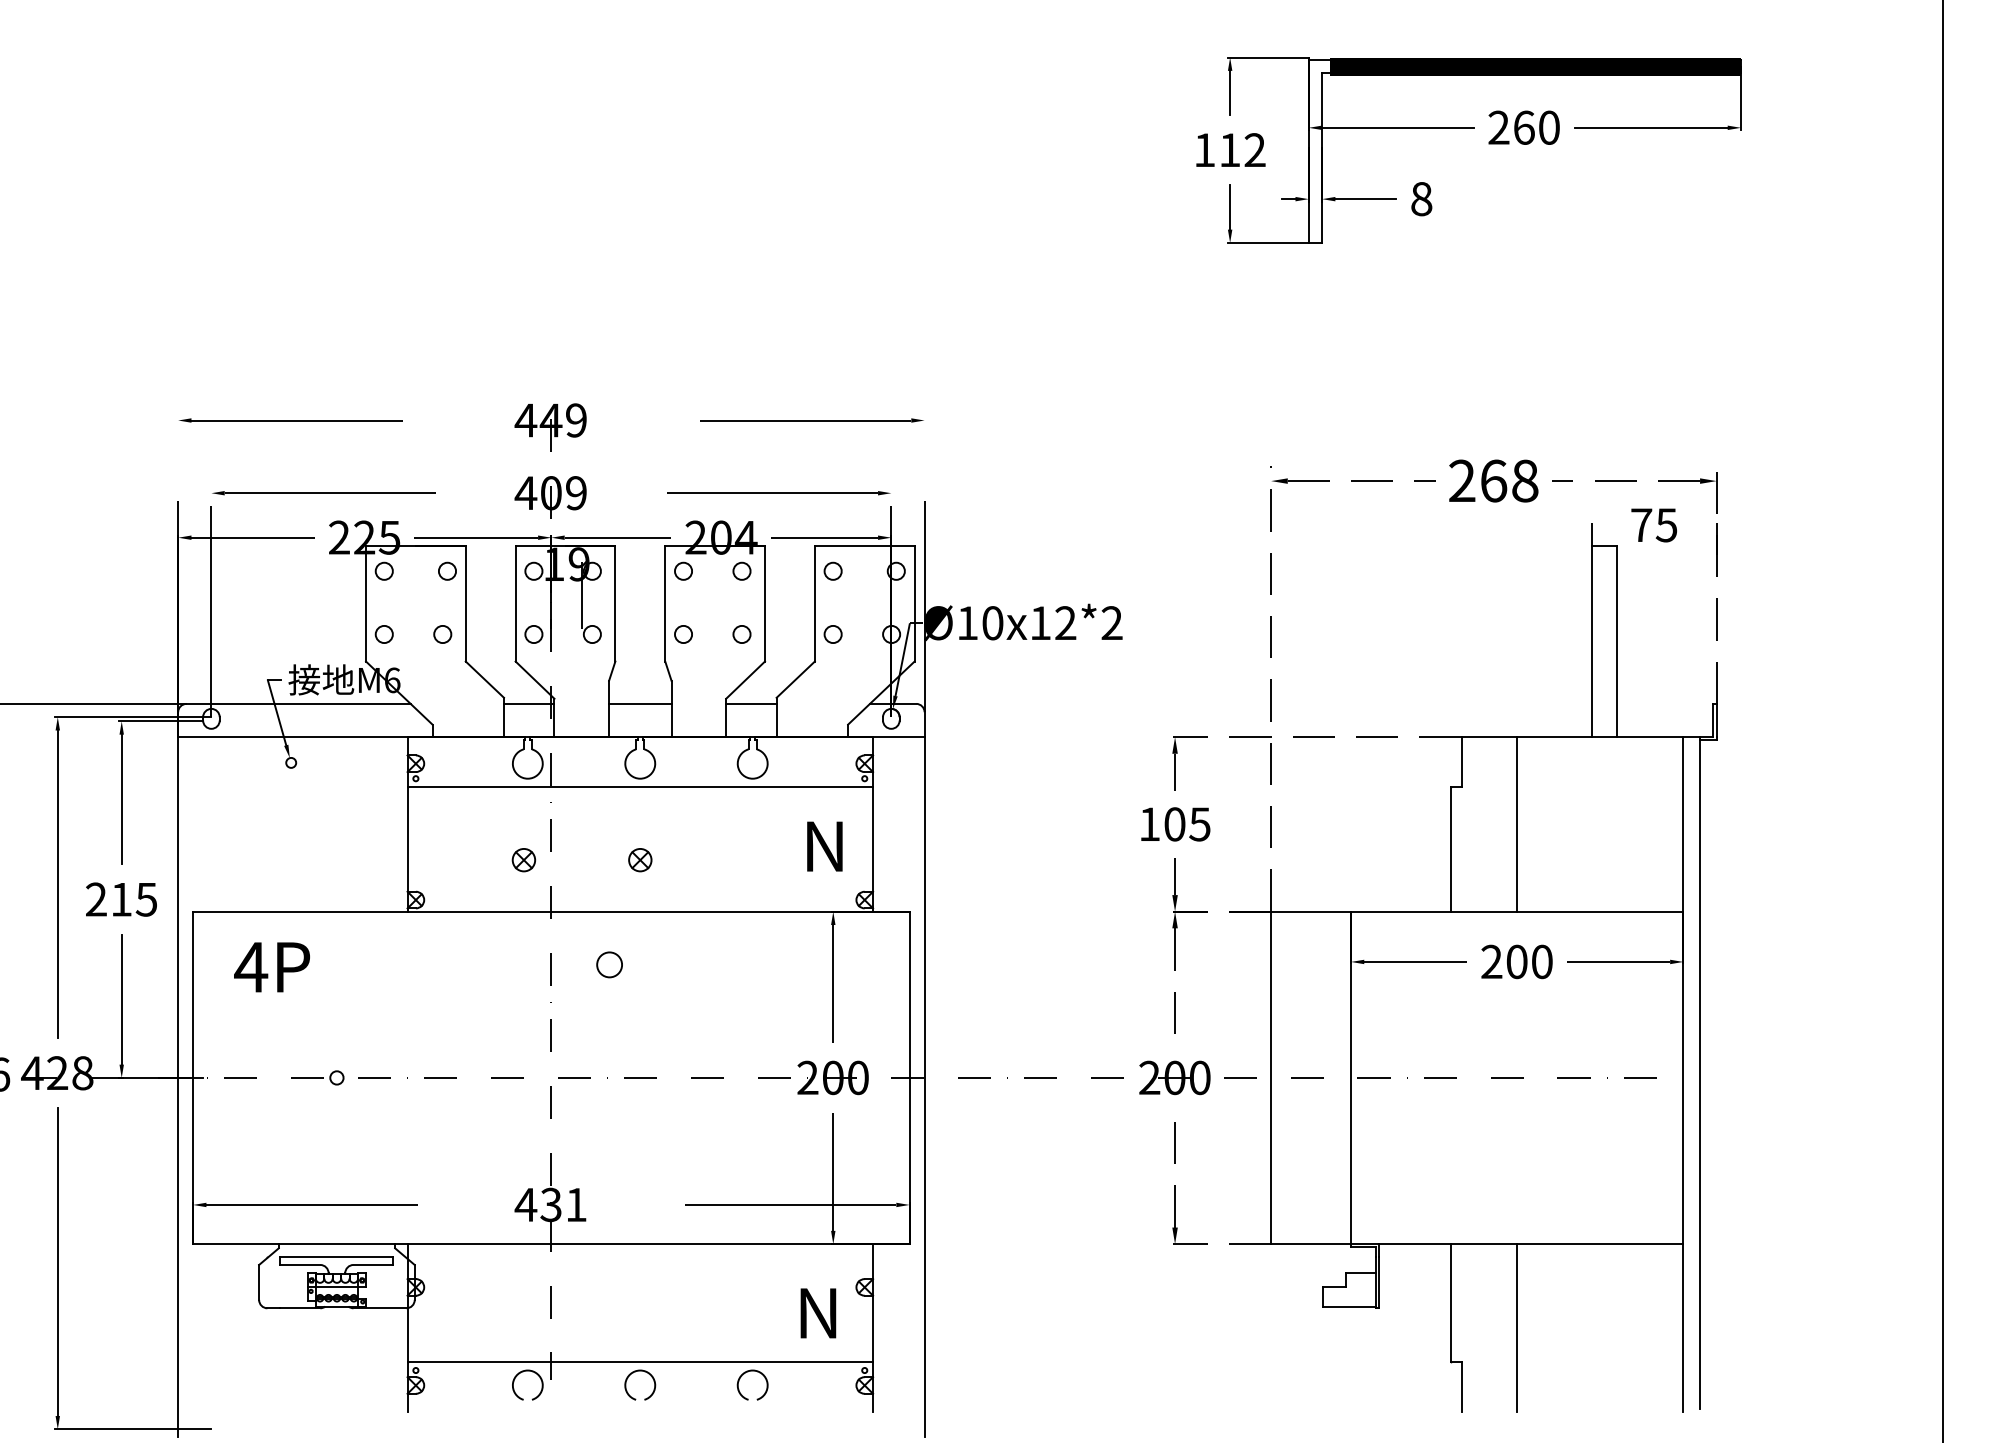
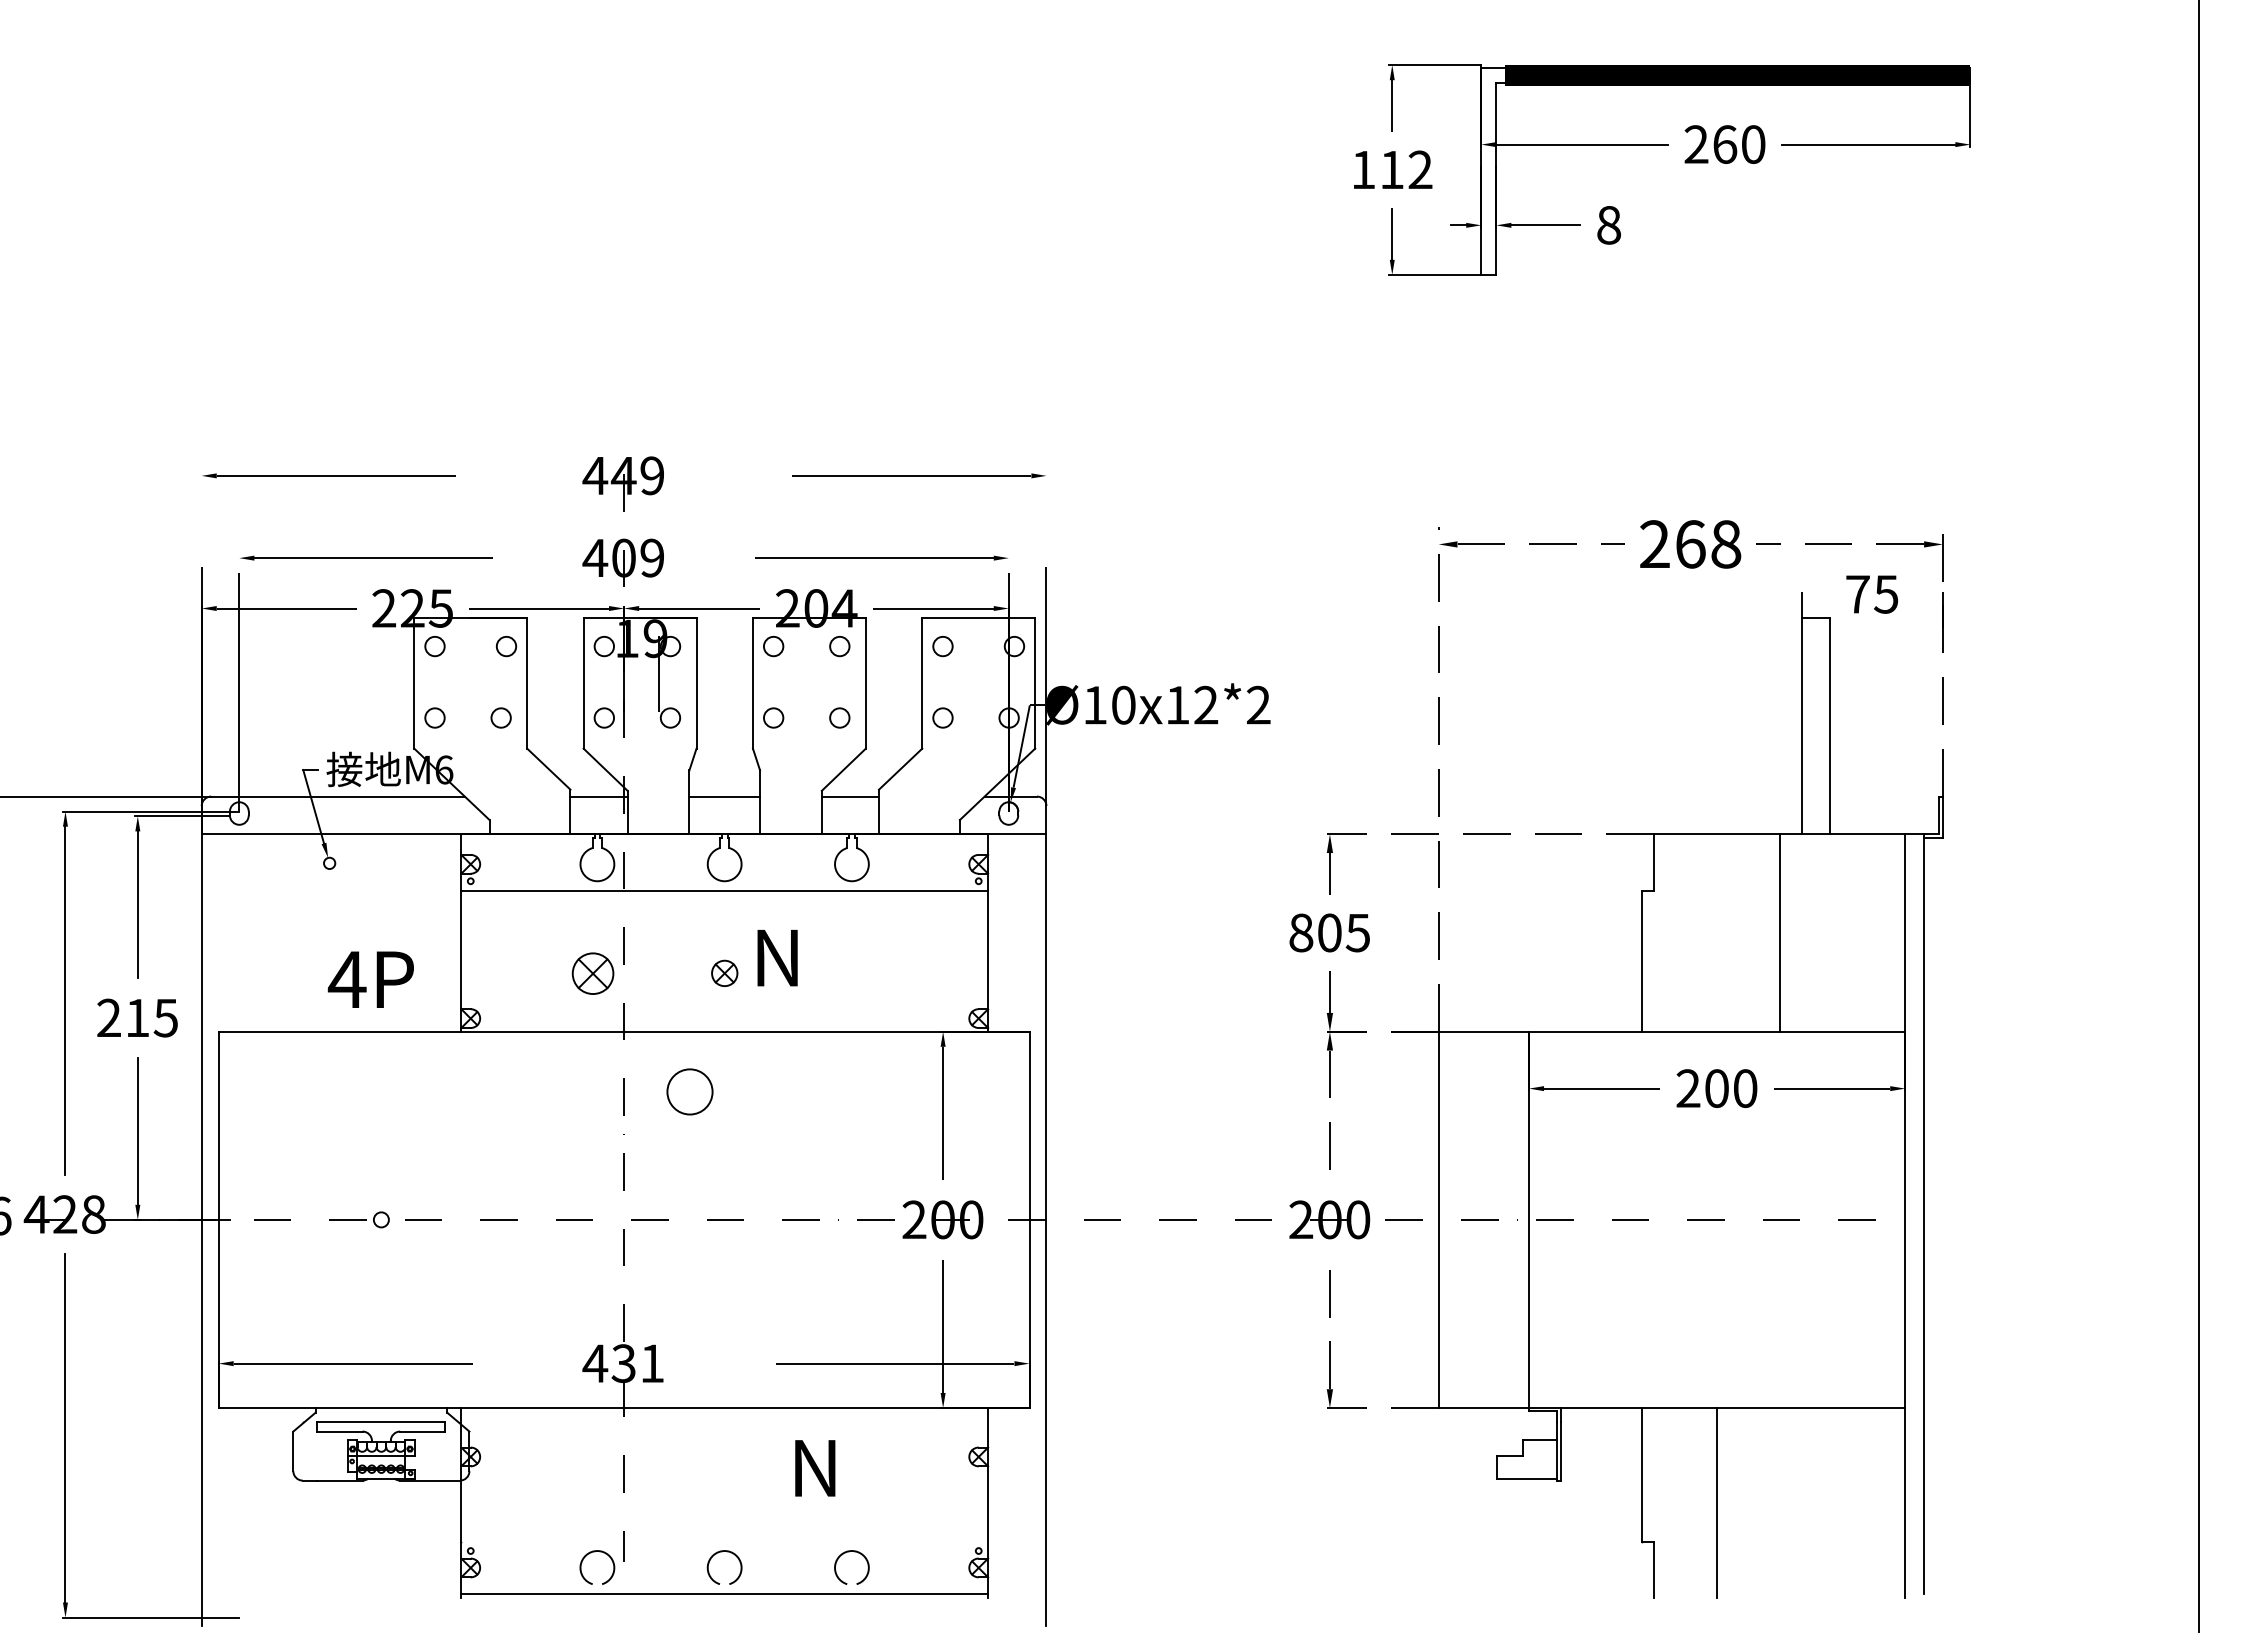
text: (1149, 823) -> (1301, 932), 105 -> 805
line: (1517, 823) -> (1780, 932), moved
text: (824, 846) -> (777, 958), moved
part: (523, 859) -> (592, 972), size x1.6
circle: (609, 964) -> (689, 1091), size x1.6
text: (271, 967) -> (370, 979), moved
text: (818, 1313) -> (815, 1468), moved
line: (640, 1362) -> (724, 1593), moved

